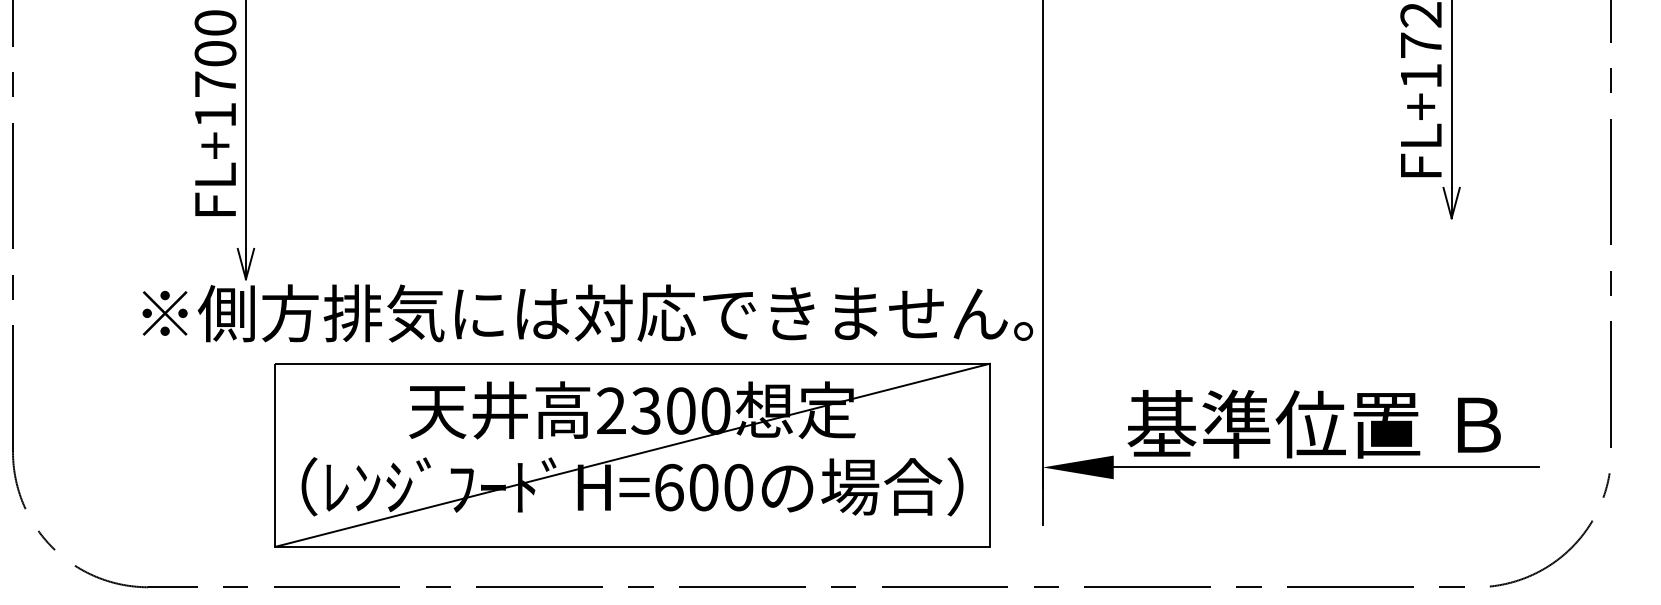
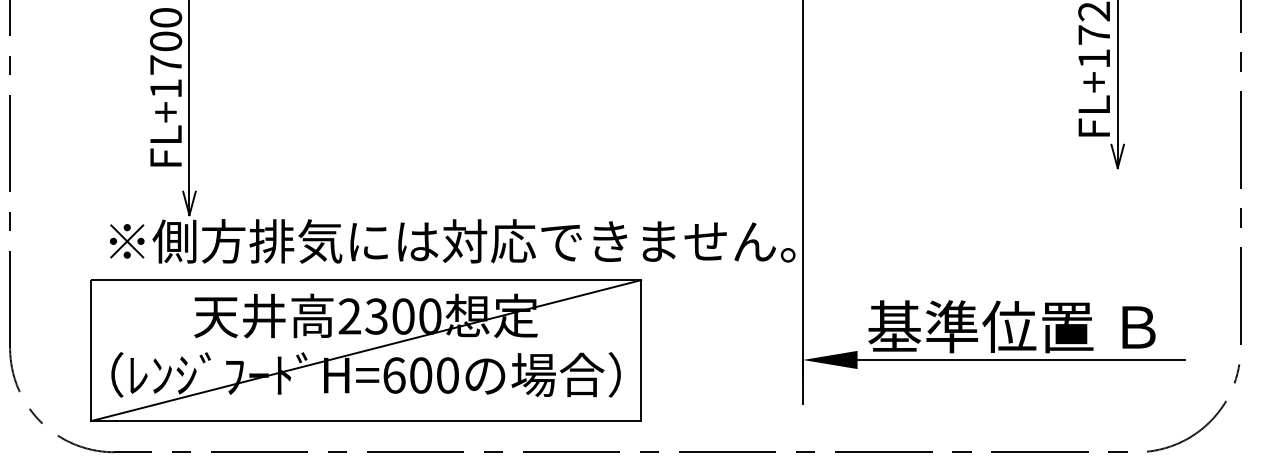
part: (633, 455) -> (366, 350), moved

